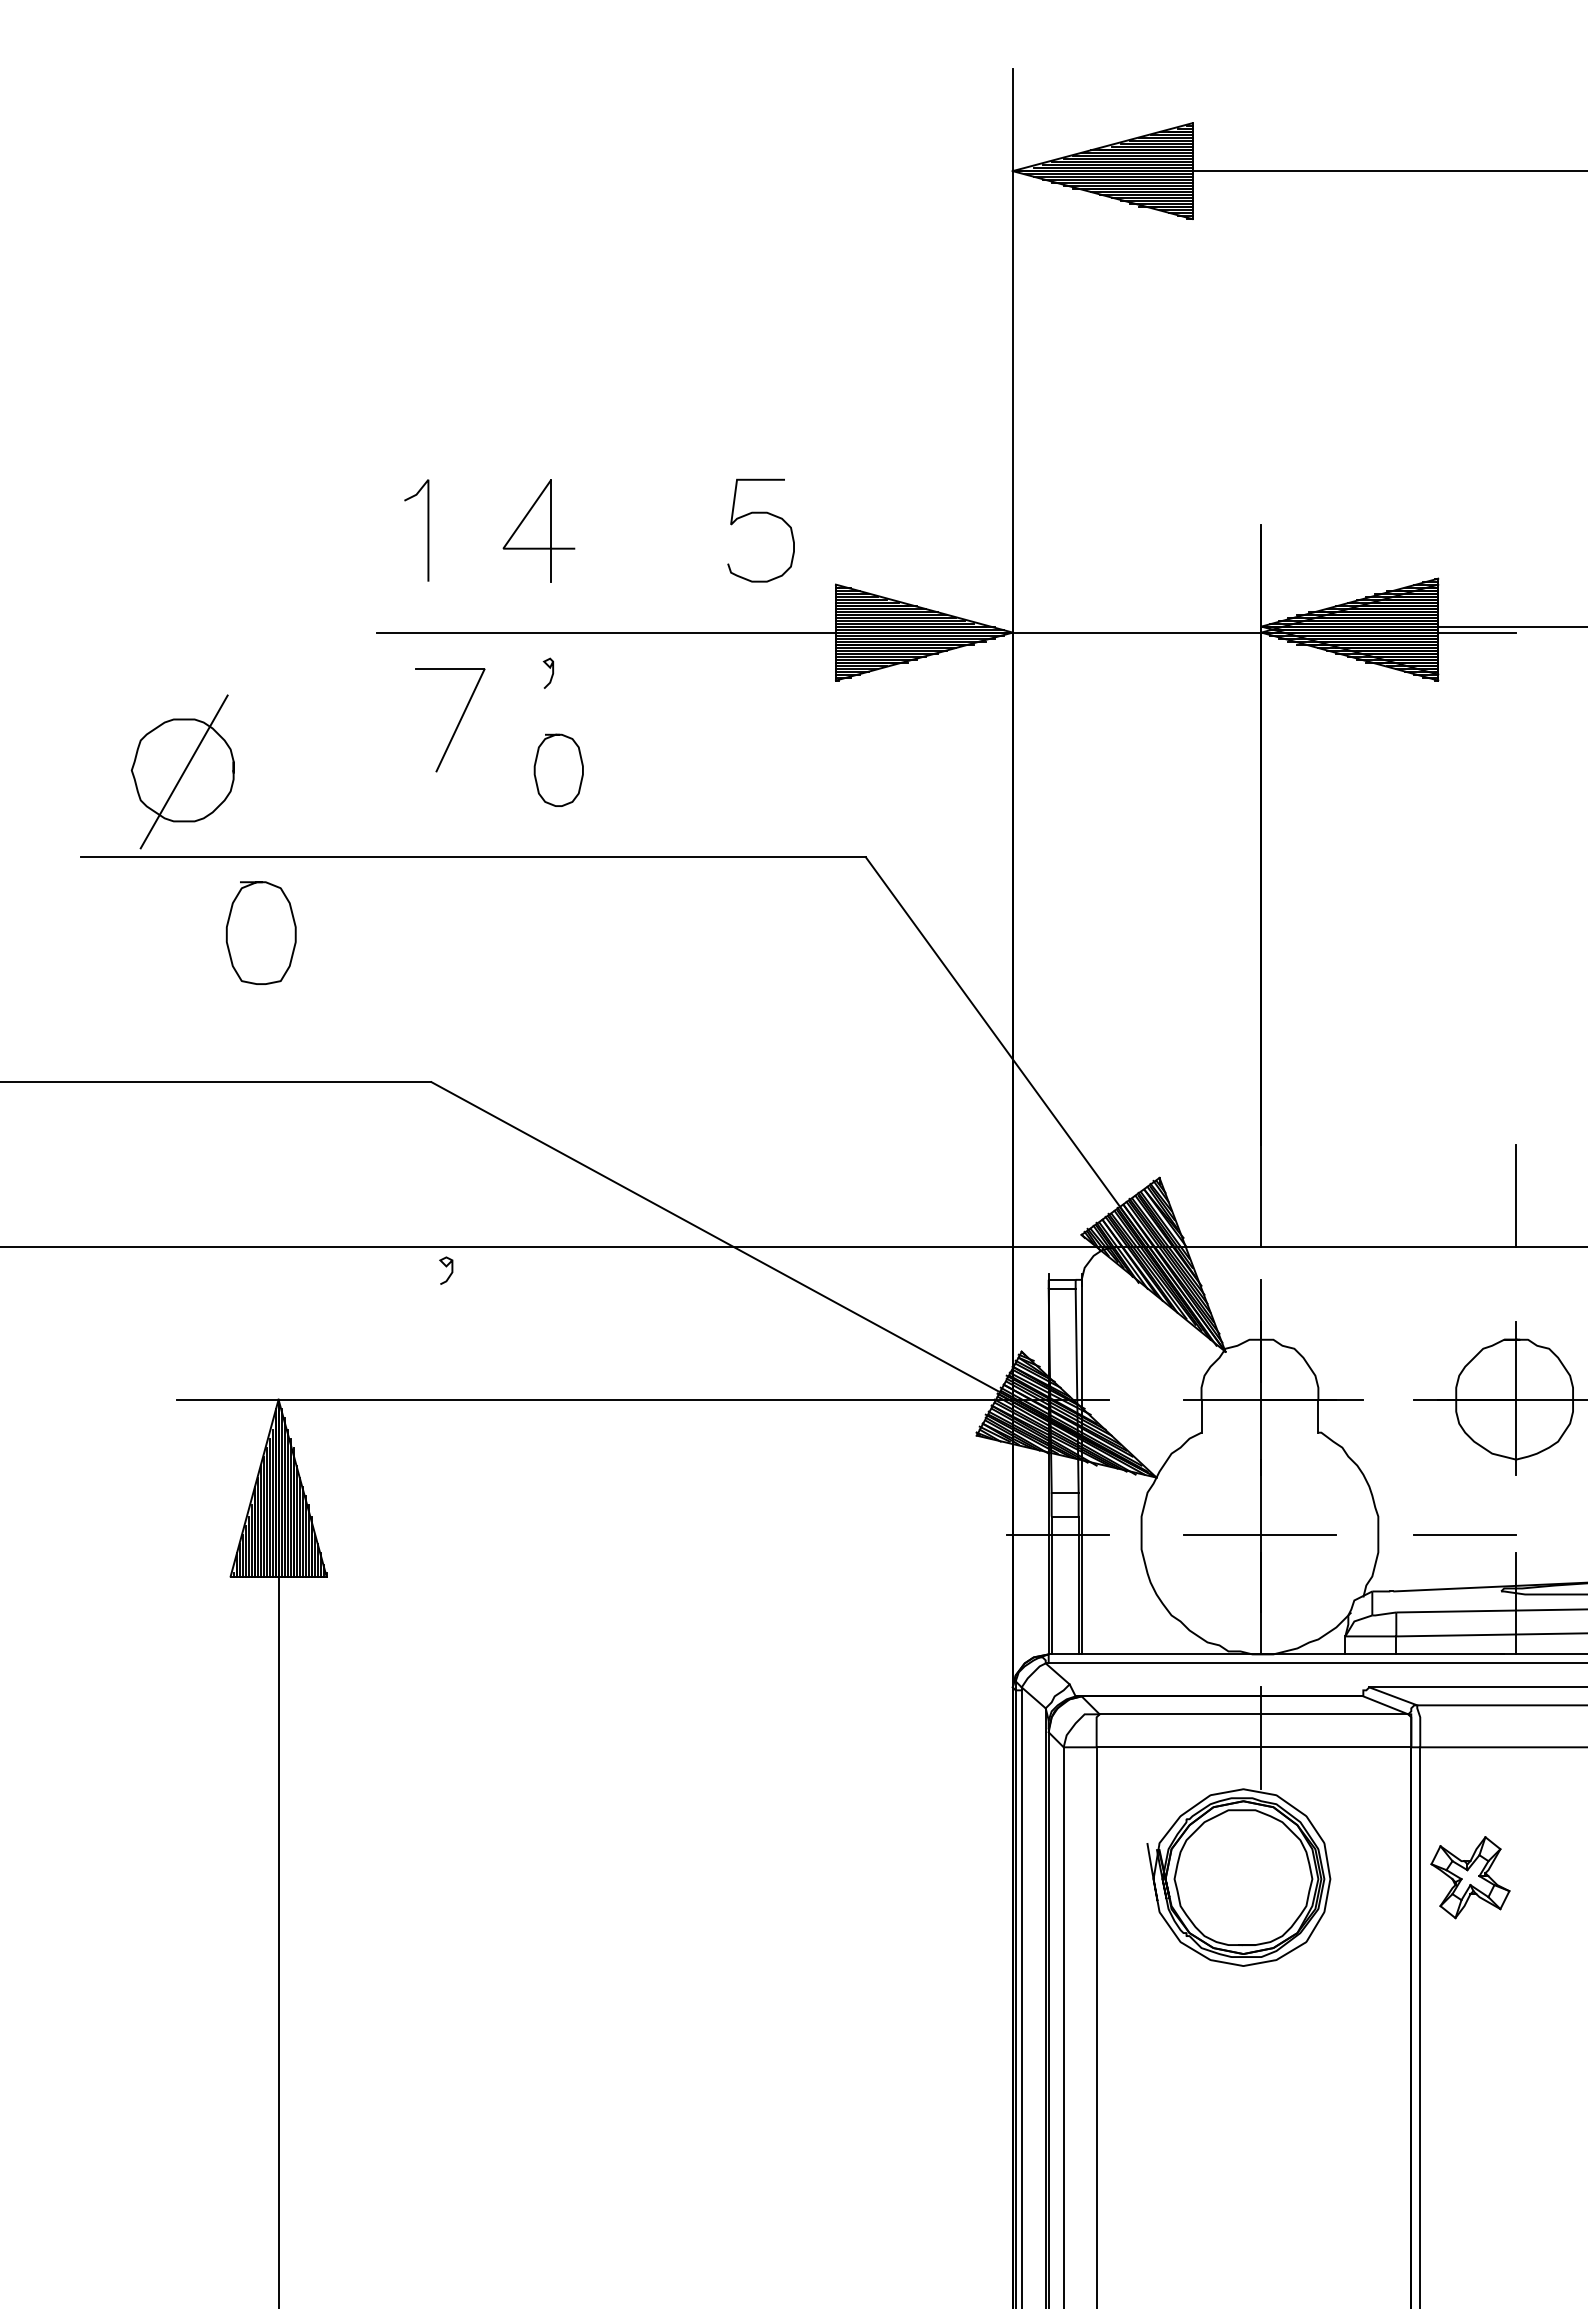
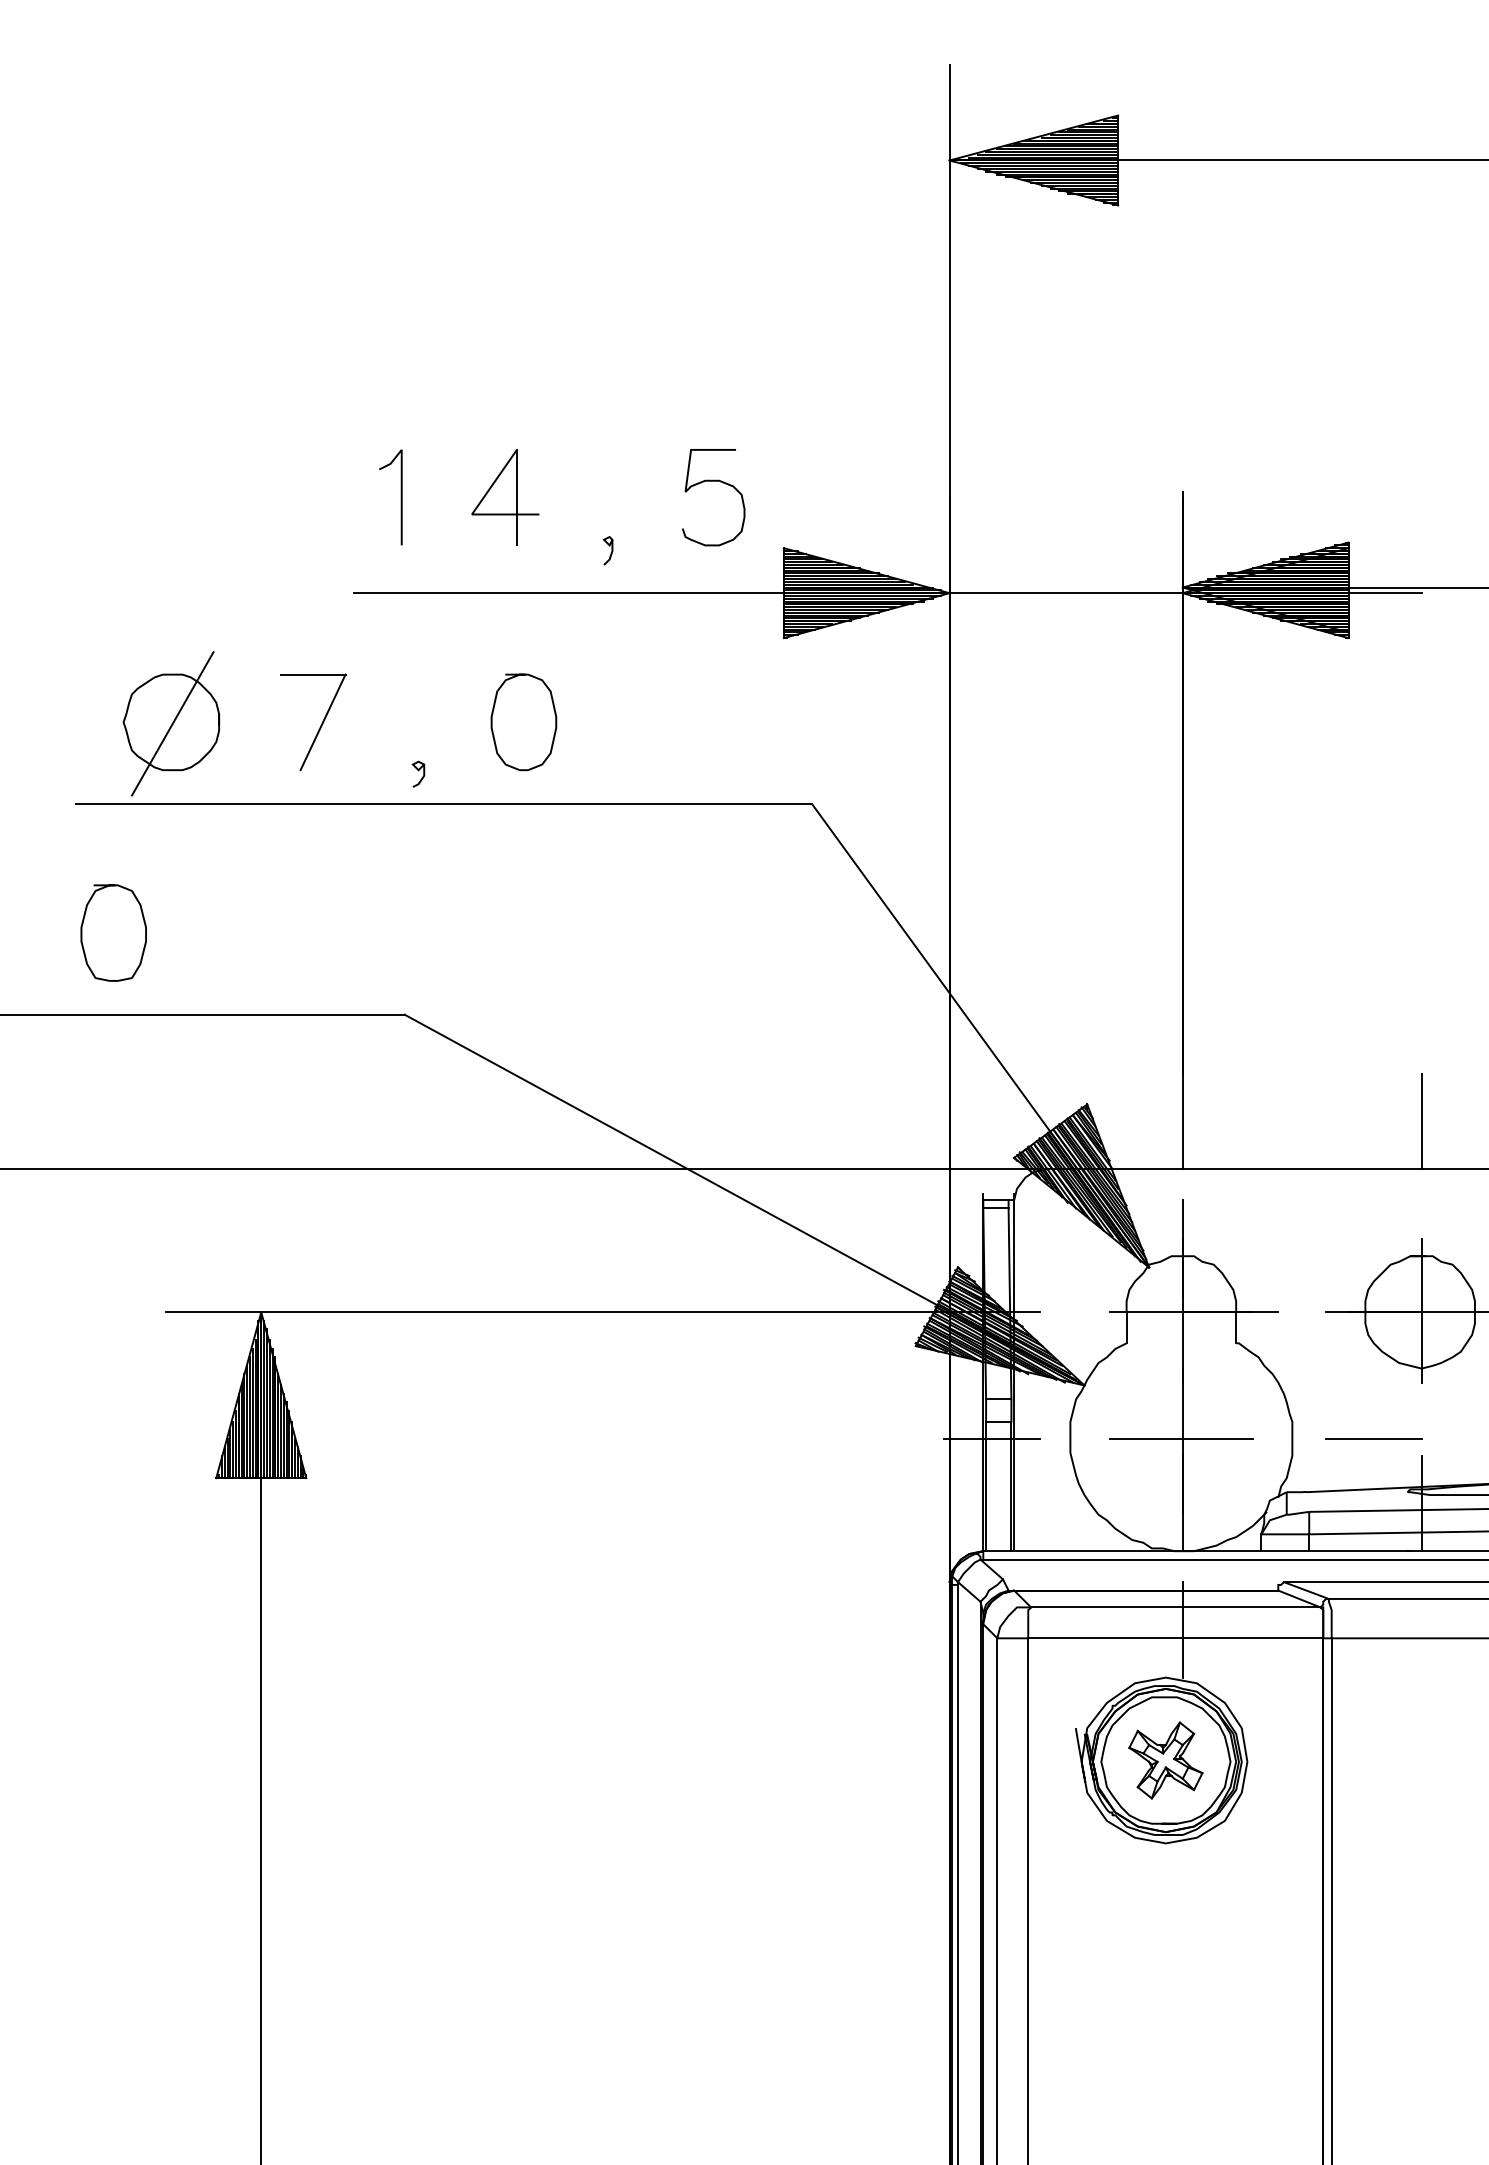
curve: (551, 674) -> (610, 551), moved
part: (457, 724) -> (320, 726), moved
part: (558, 770) -> (523, 722), size x1.43
part: (260, 932) -> (113, 932), moved
curve: (446, 1267) -> (418, 771), moved
part: (1470, 1877) -> (1165, 1760), moved

